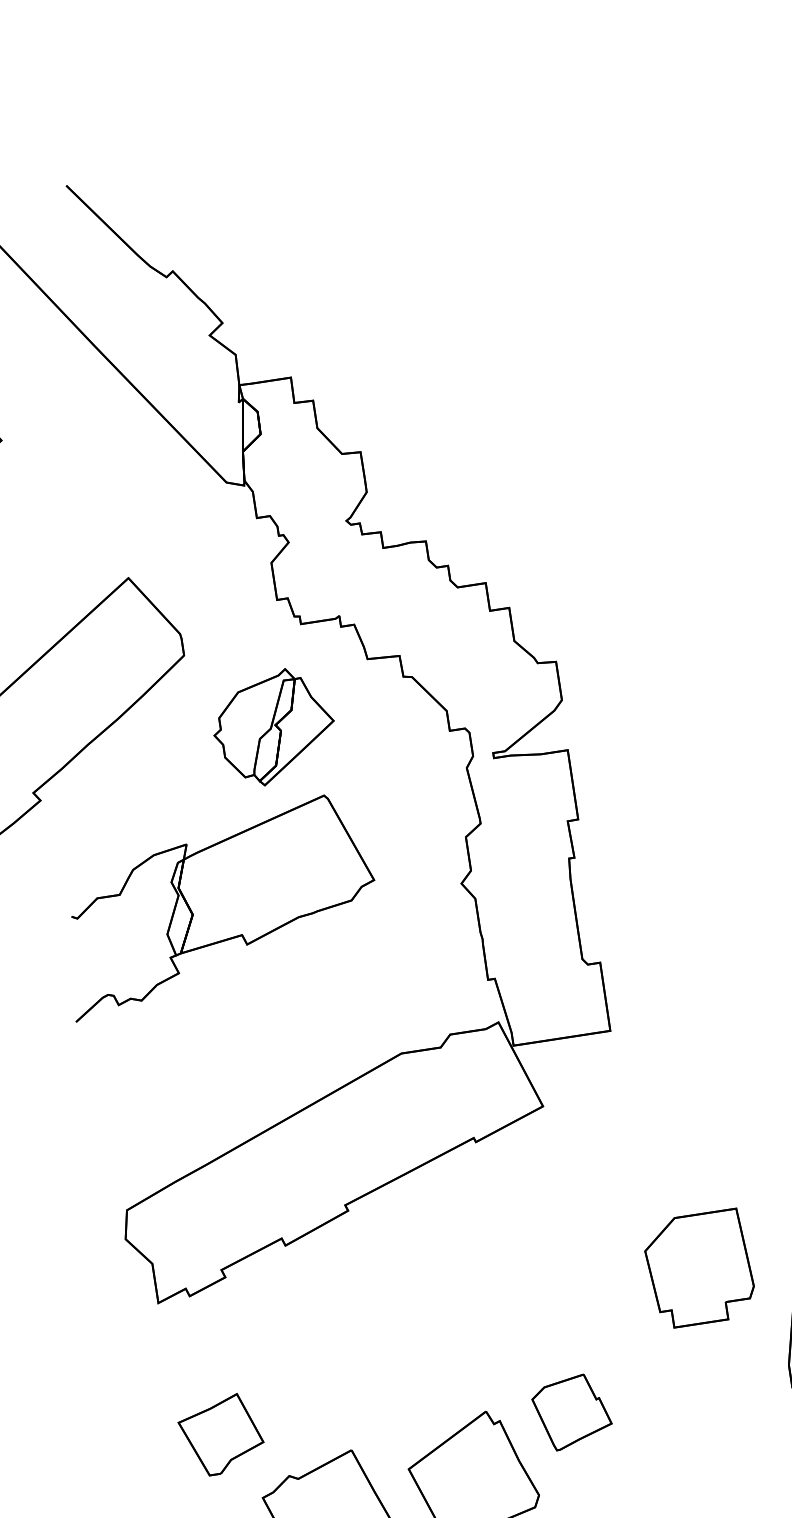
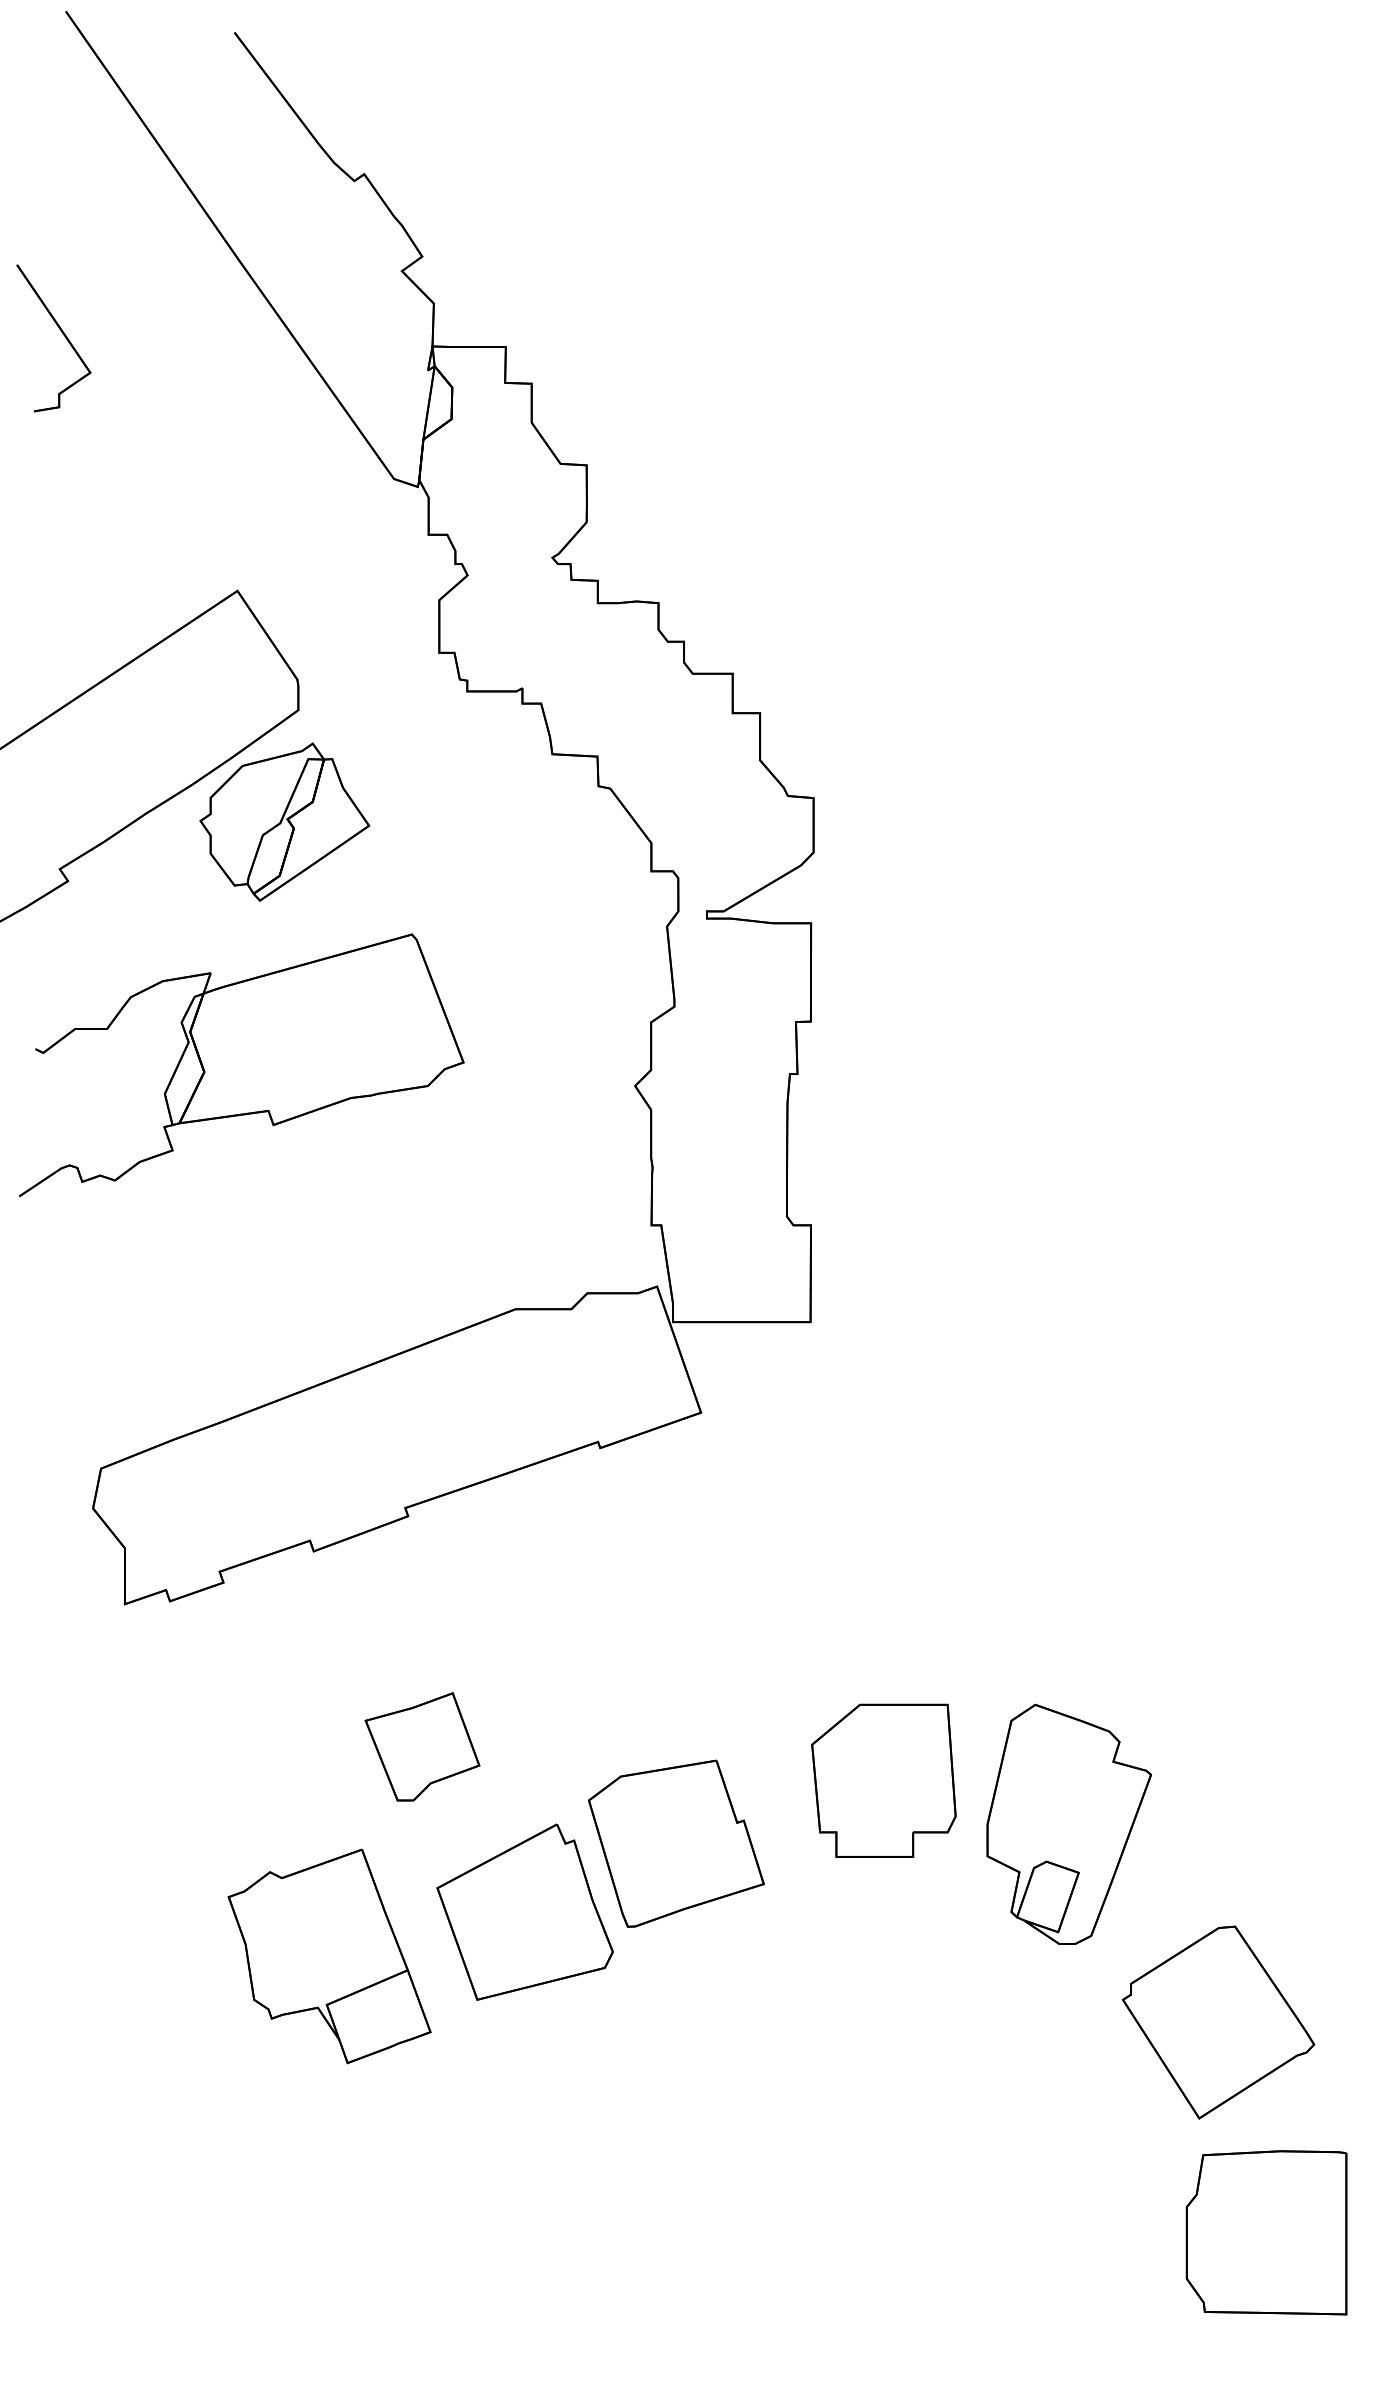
part: (273, 726) -> (284, 821), moved
part: (218, 905) -> (241, 1064), moved
part: (699, 1268) -> (883, 1780), moved
part: (572, 1412) -> (676, 1843), size x1.67
part: (221, 1434) -> (422, 1746), moved

